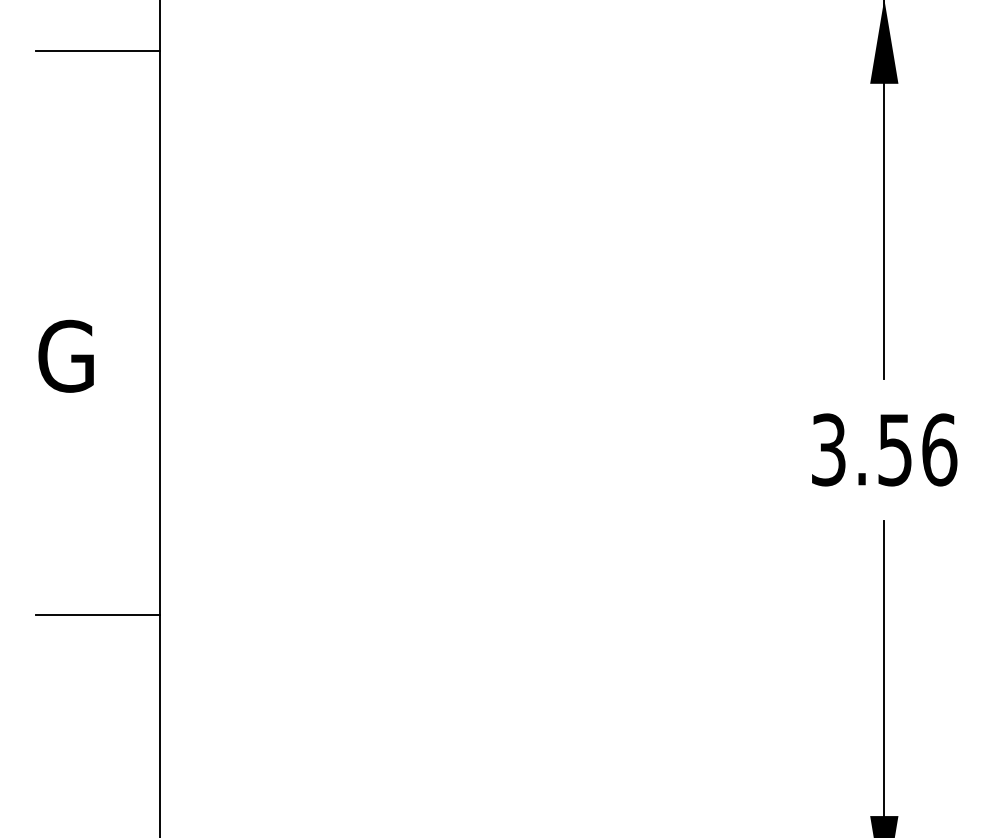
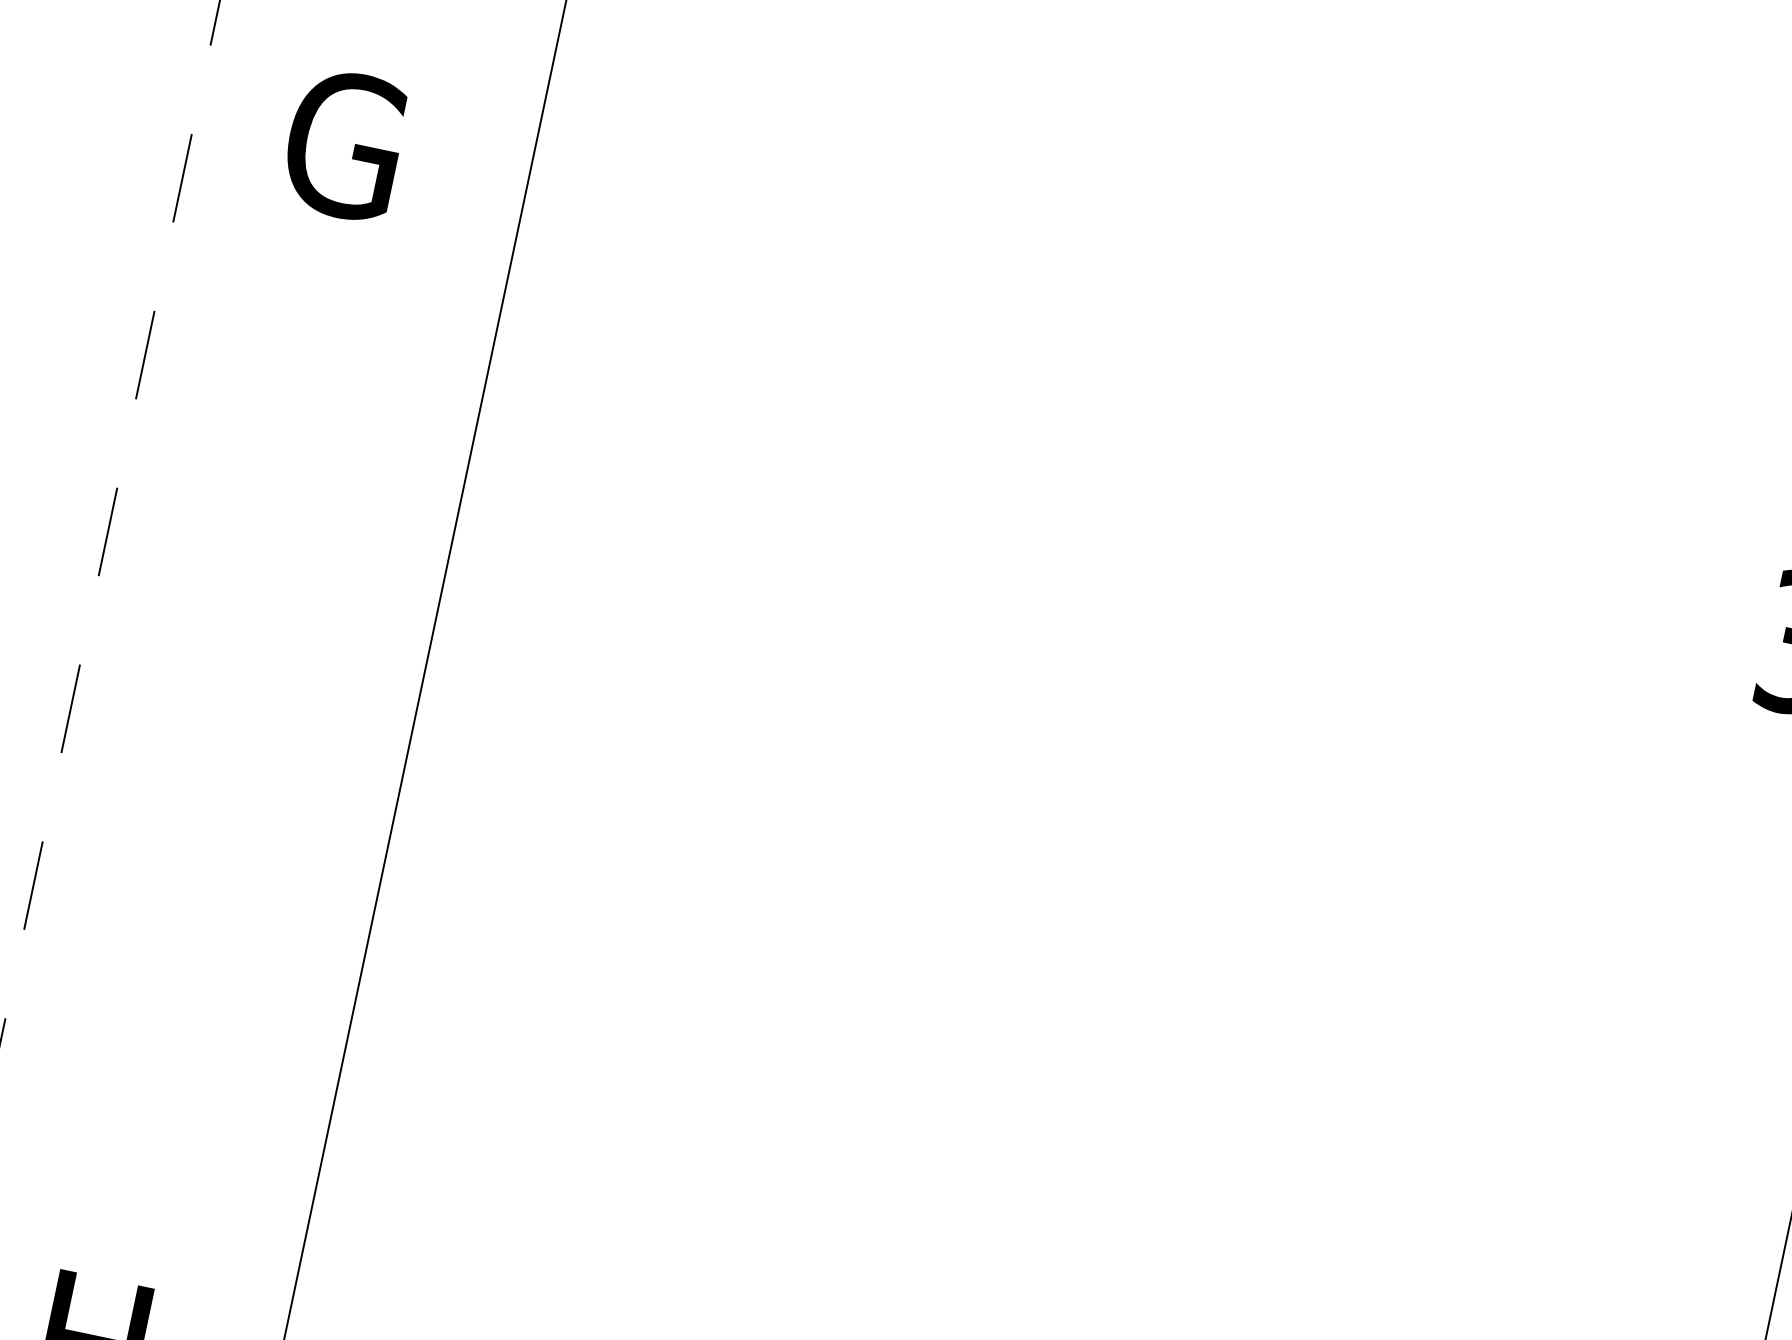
line: (97, 615) -> (298, 665), removed

